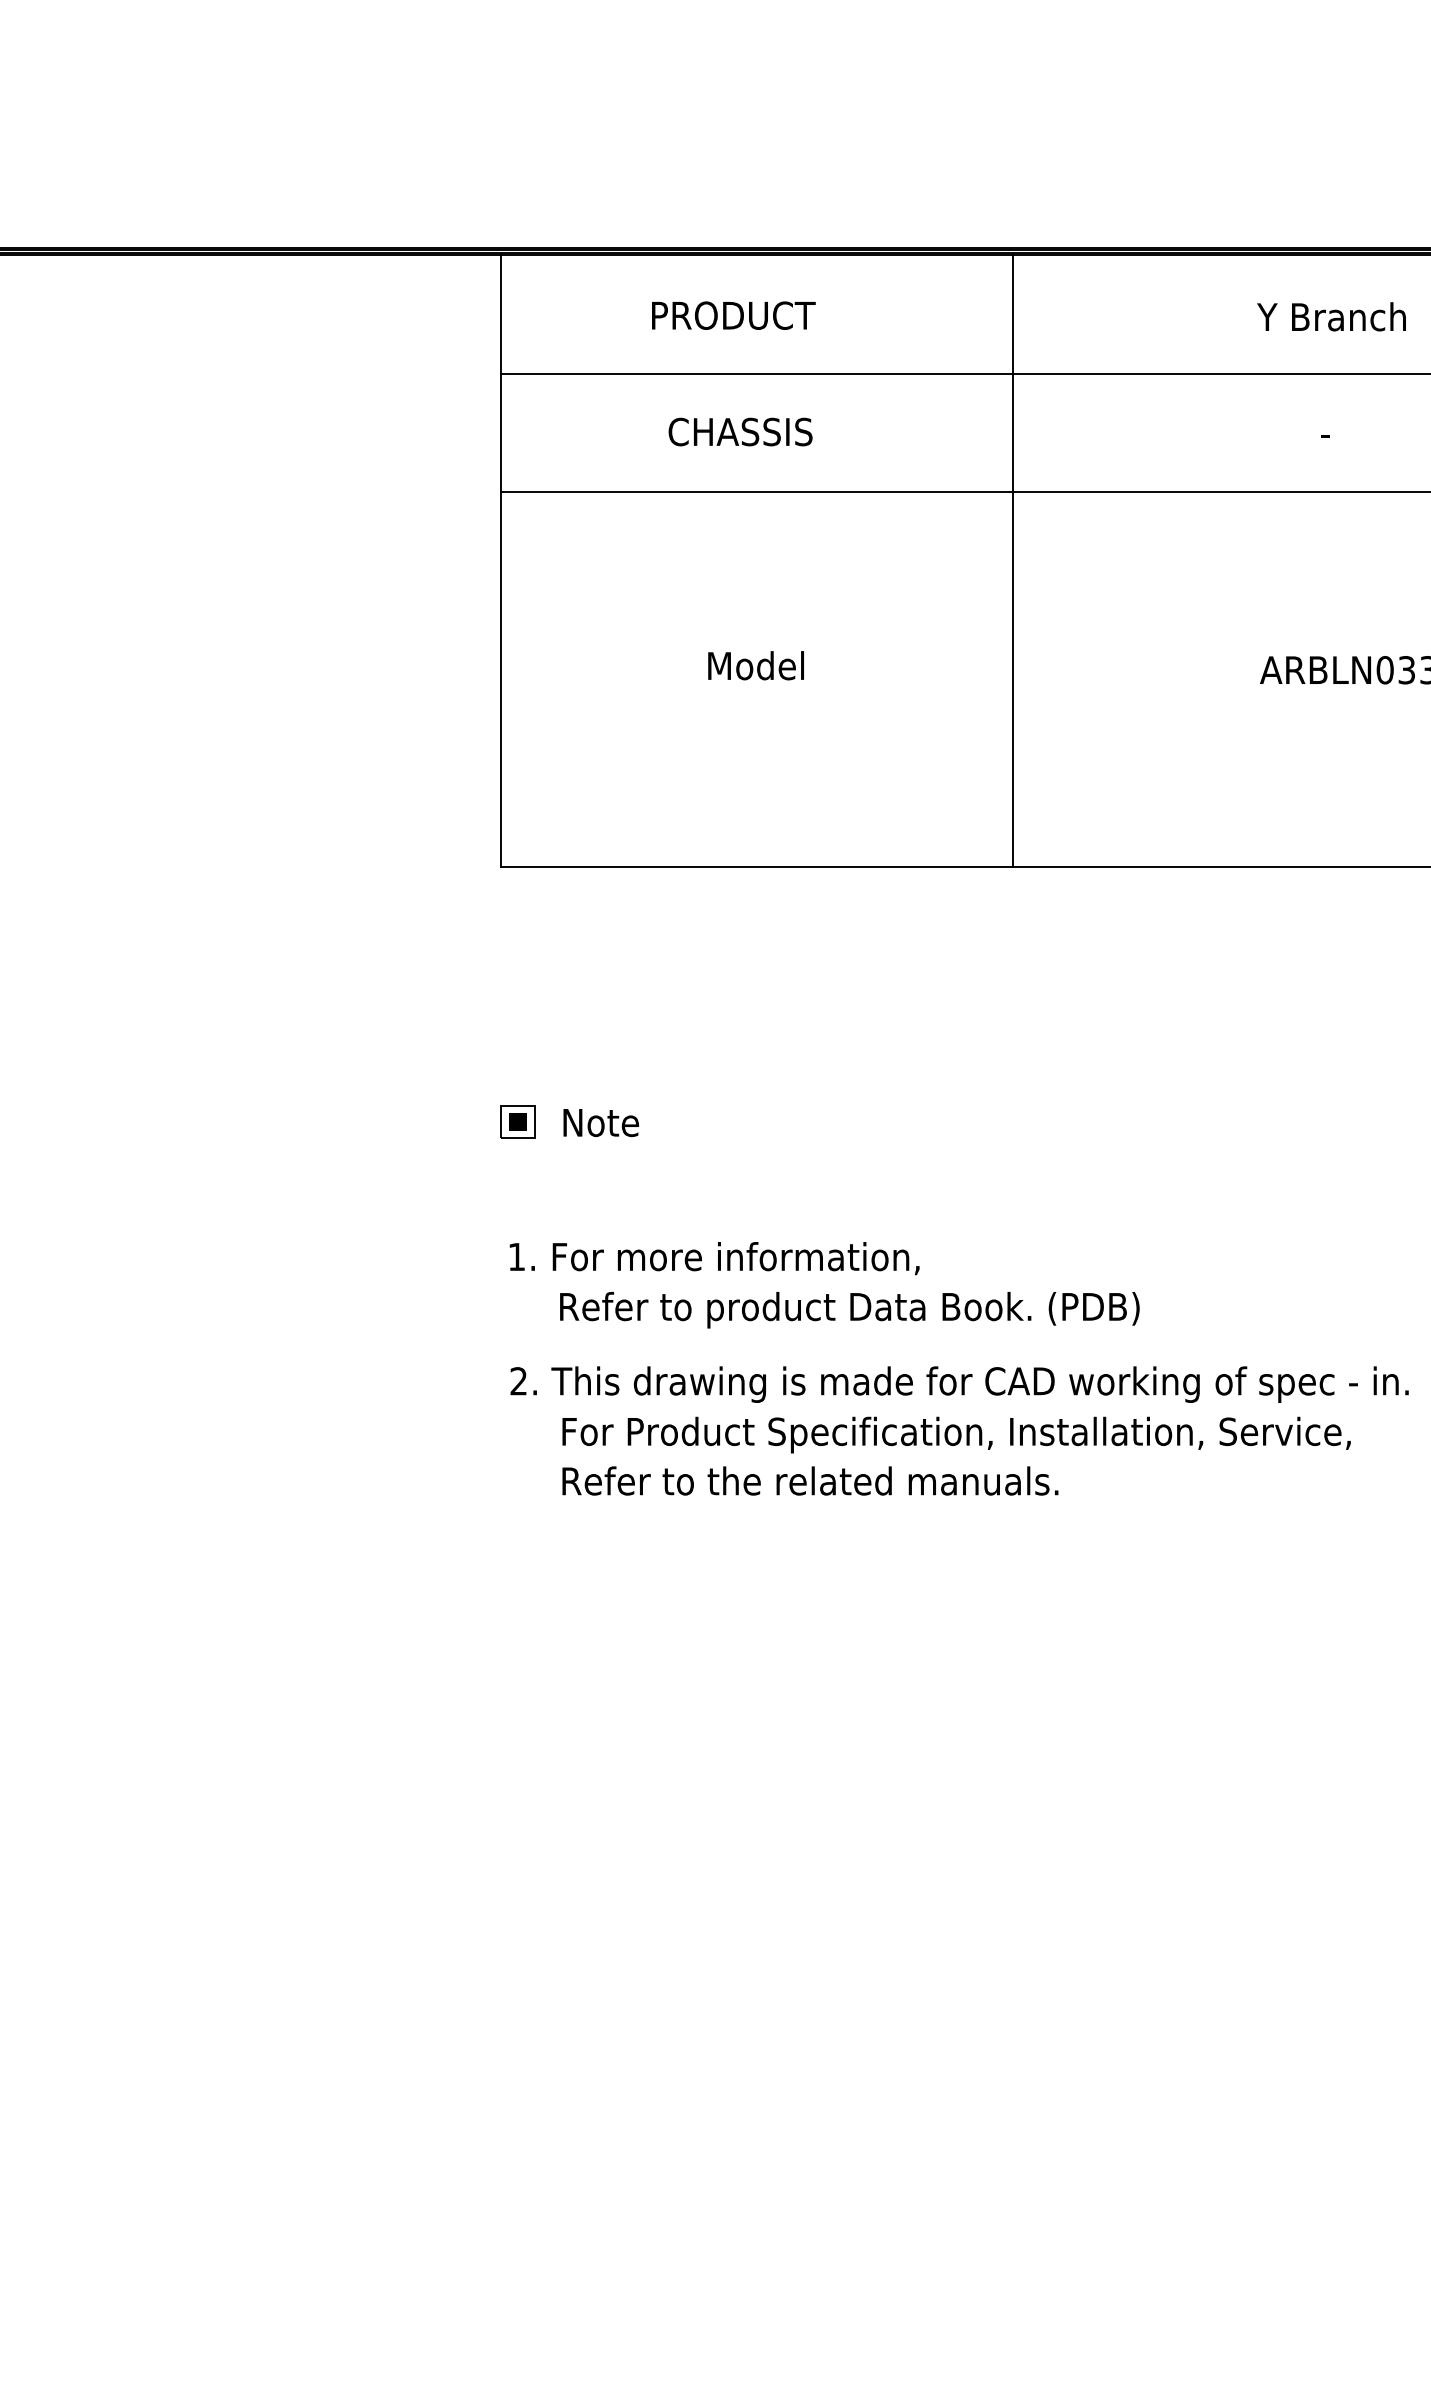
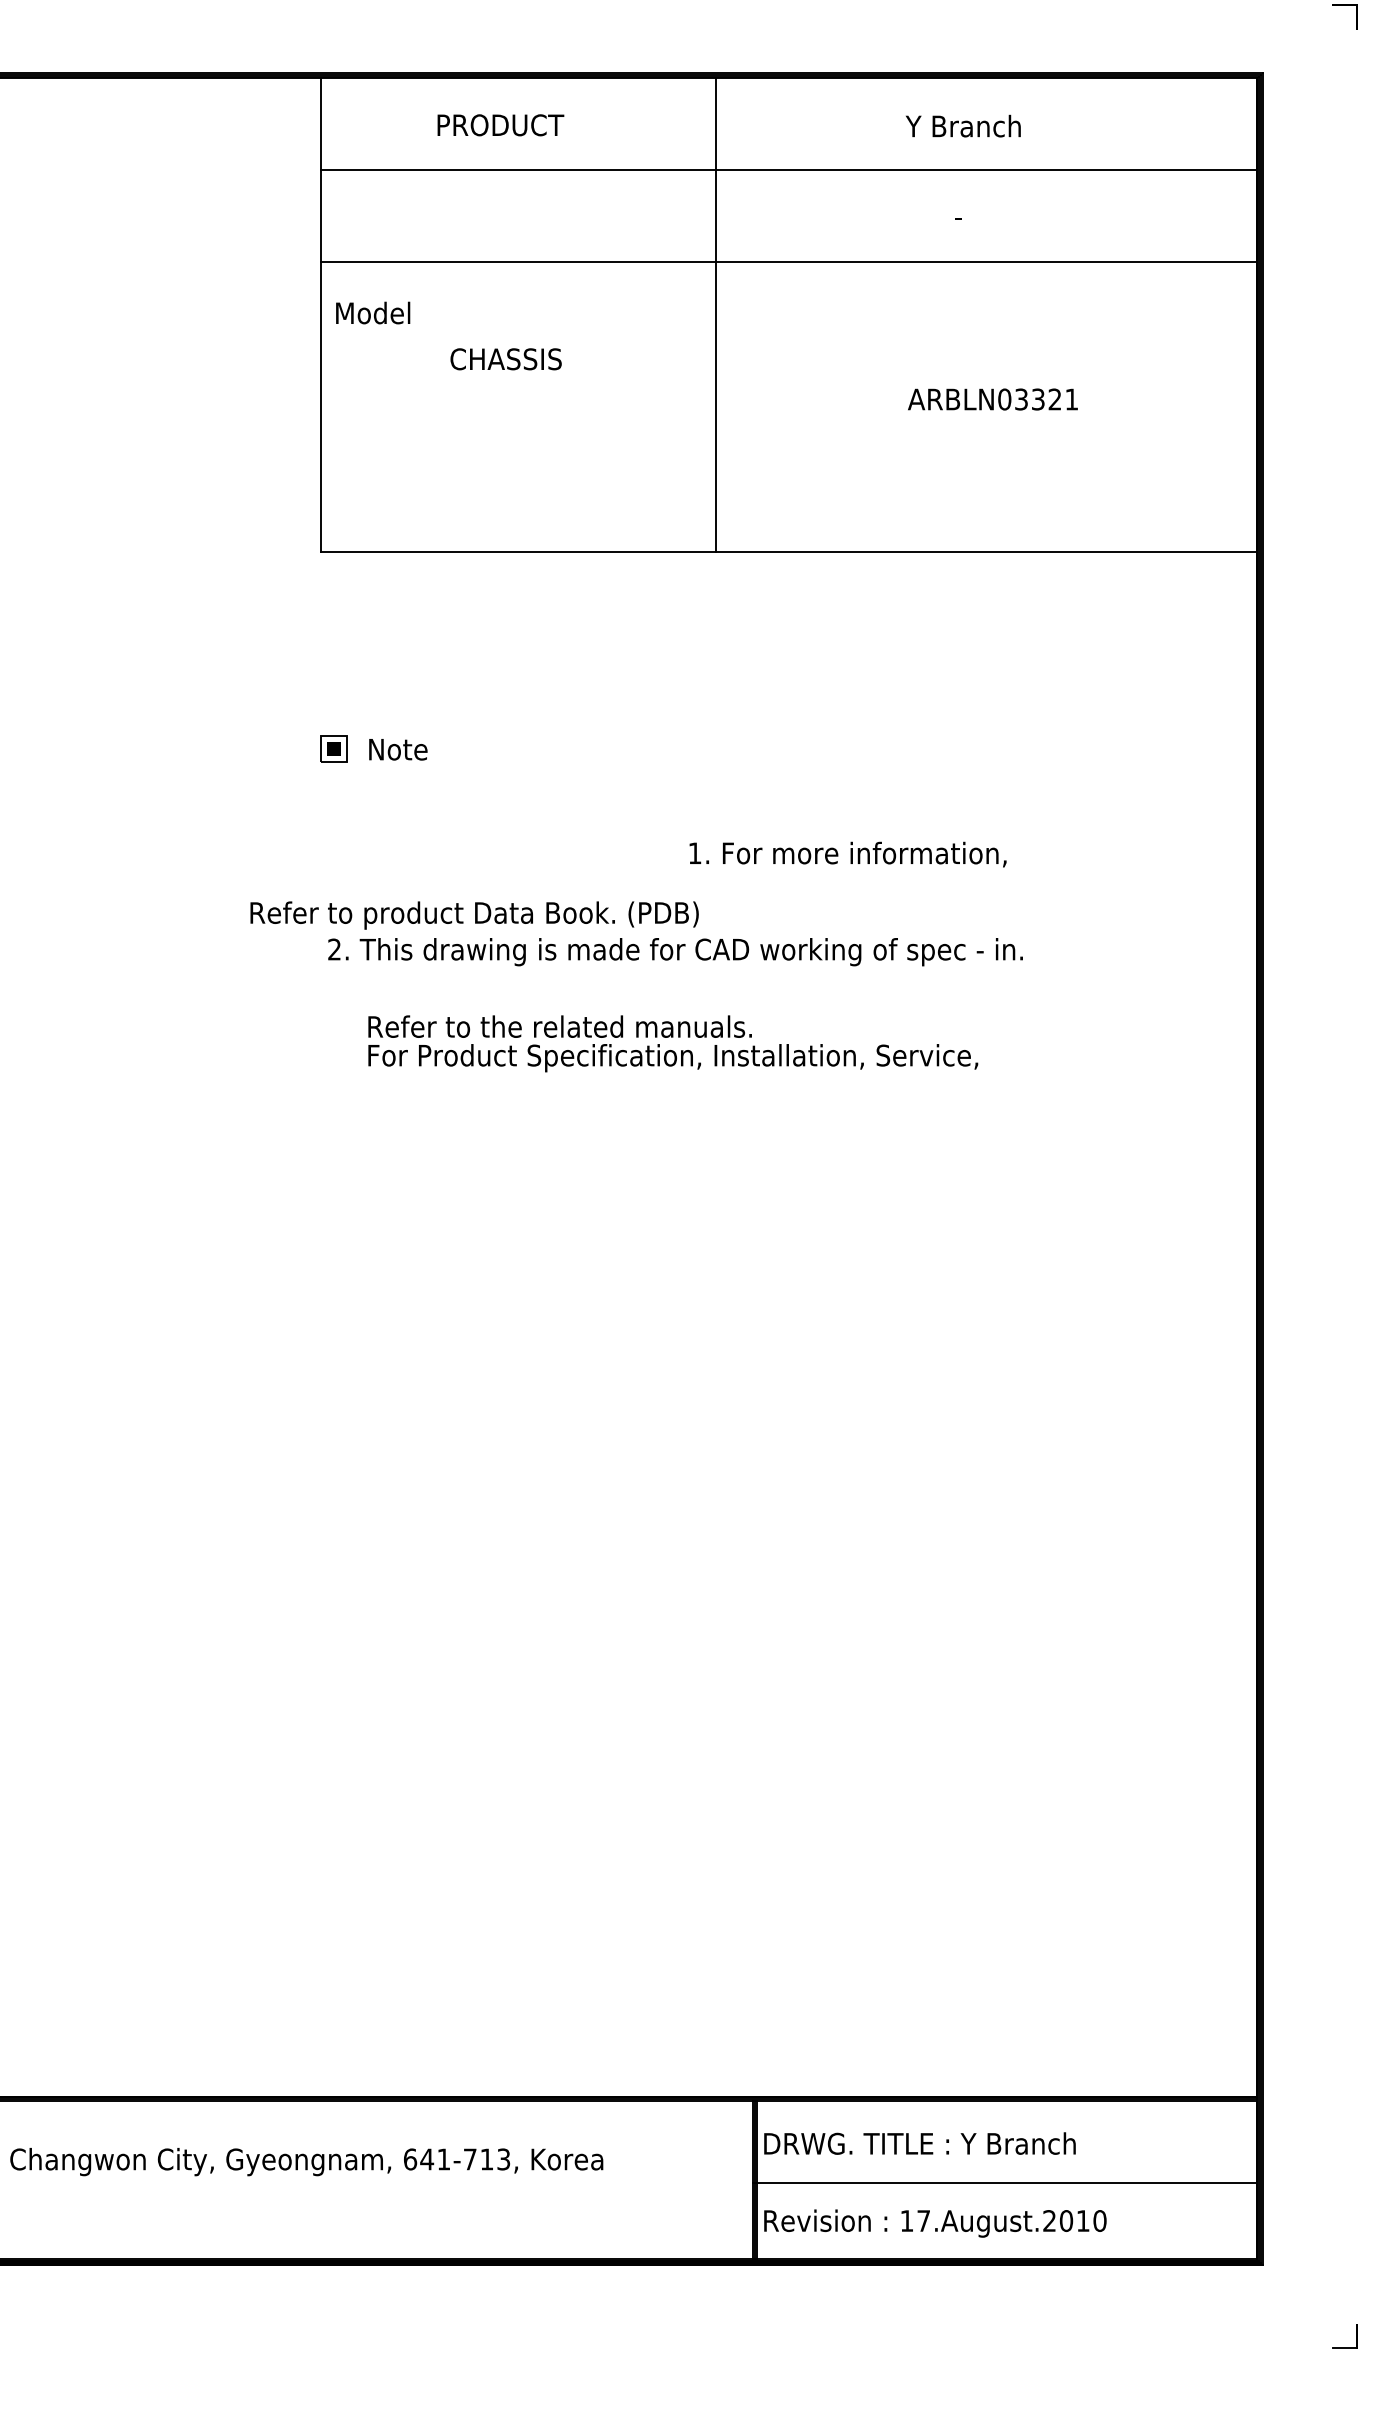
text: (739, 432) -> (505, 359), moved
text: (756, 665) -> (373, 312), moved
text: (713, 1258) -> (847, 854), moved
text: (849, 1310) -> (474, 915), moved
text: (956, 1435) -> (673, 1058), moved

